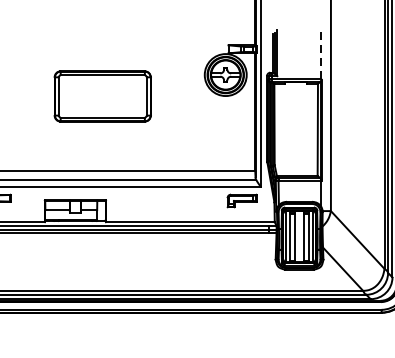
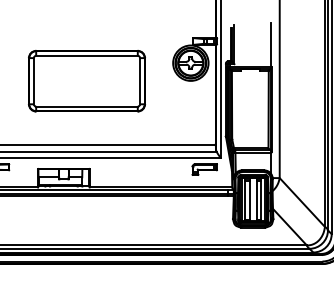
line: (321, 52) -> (271, 44), dashed -> solid
part: (102, 96) -> (86, 81), size x1.43

